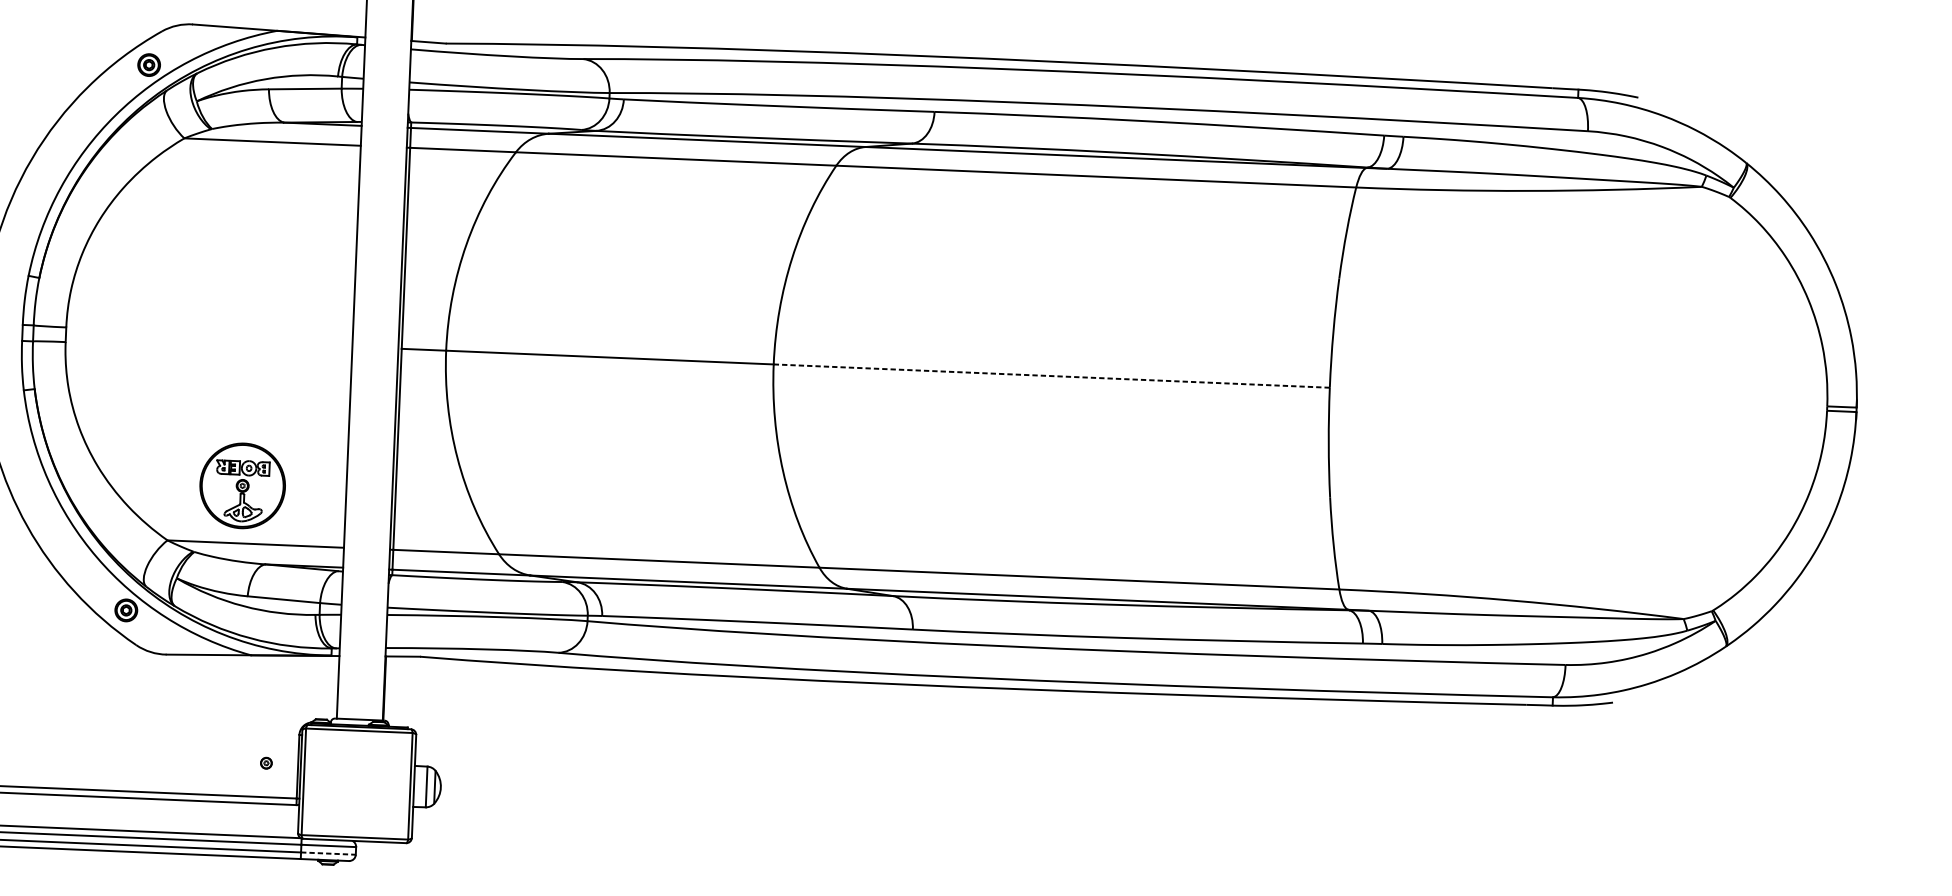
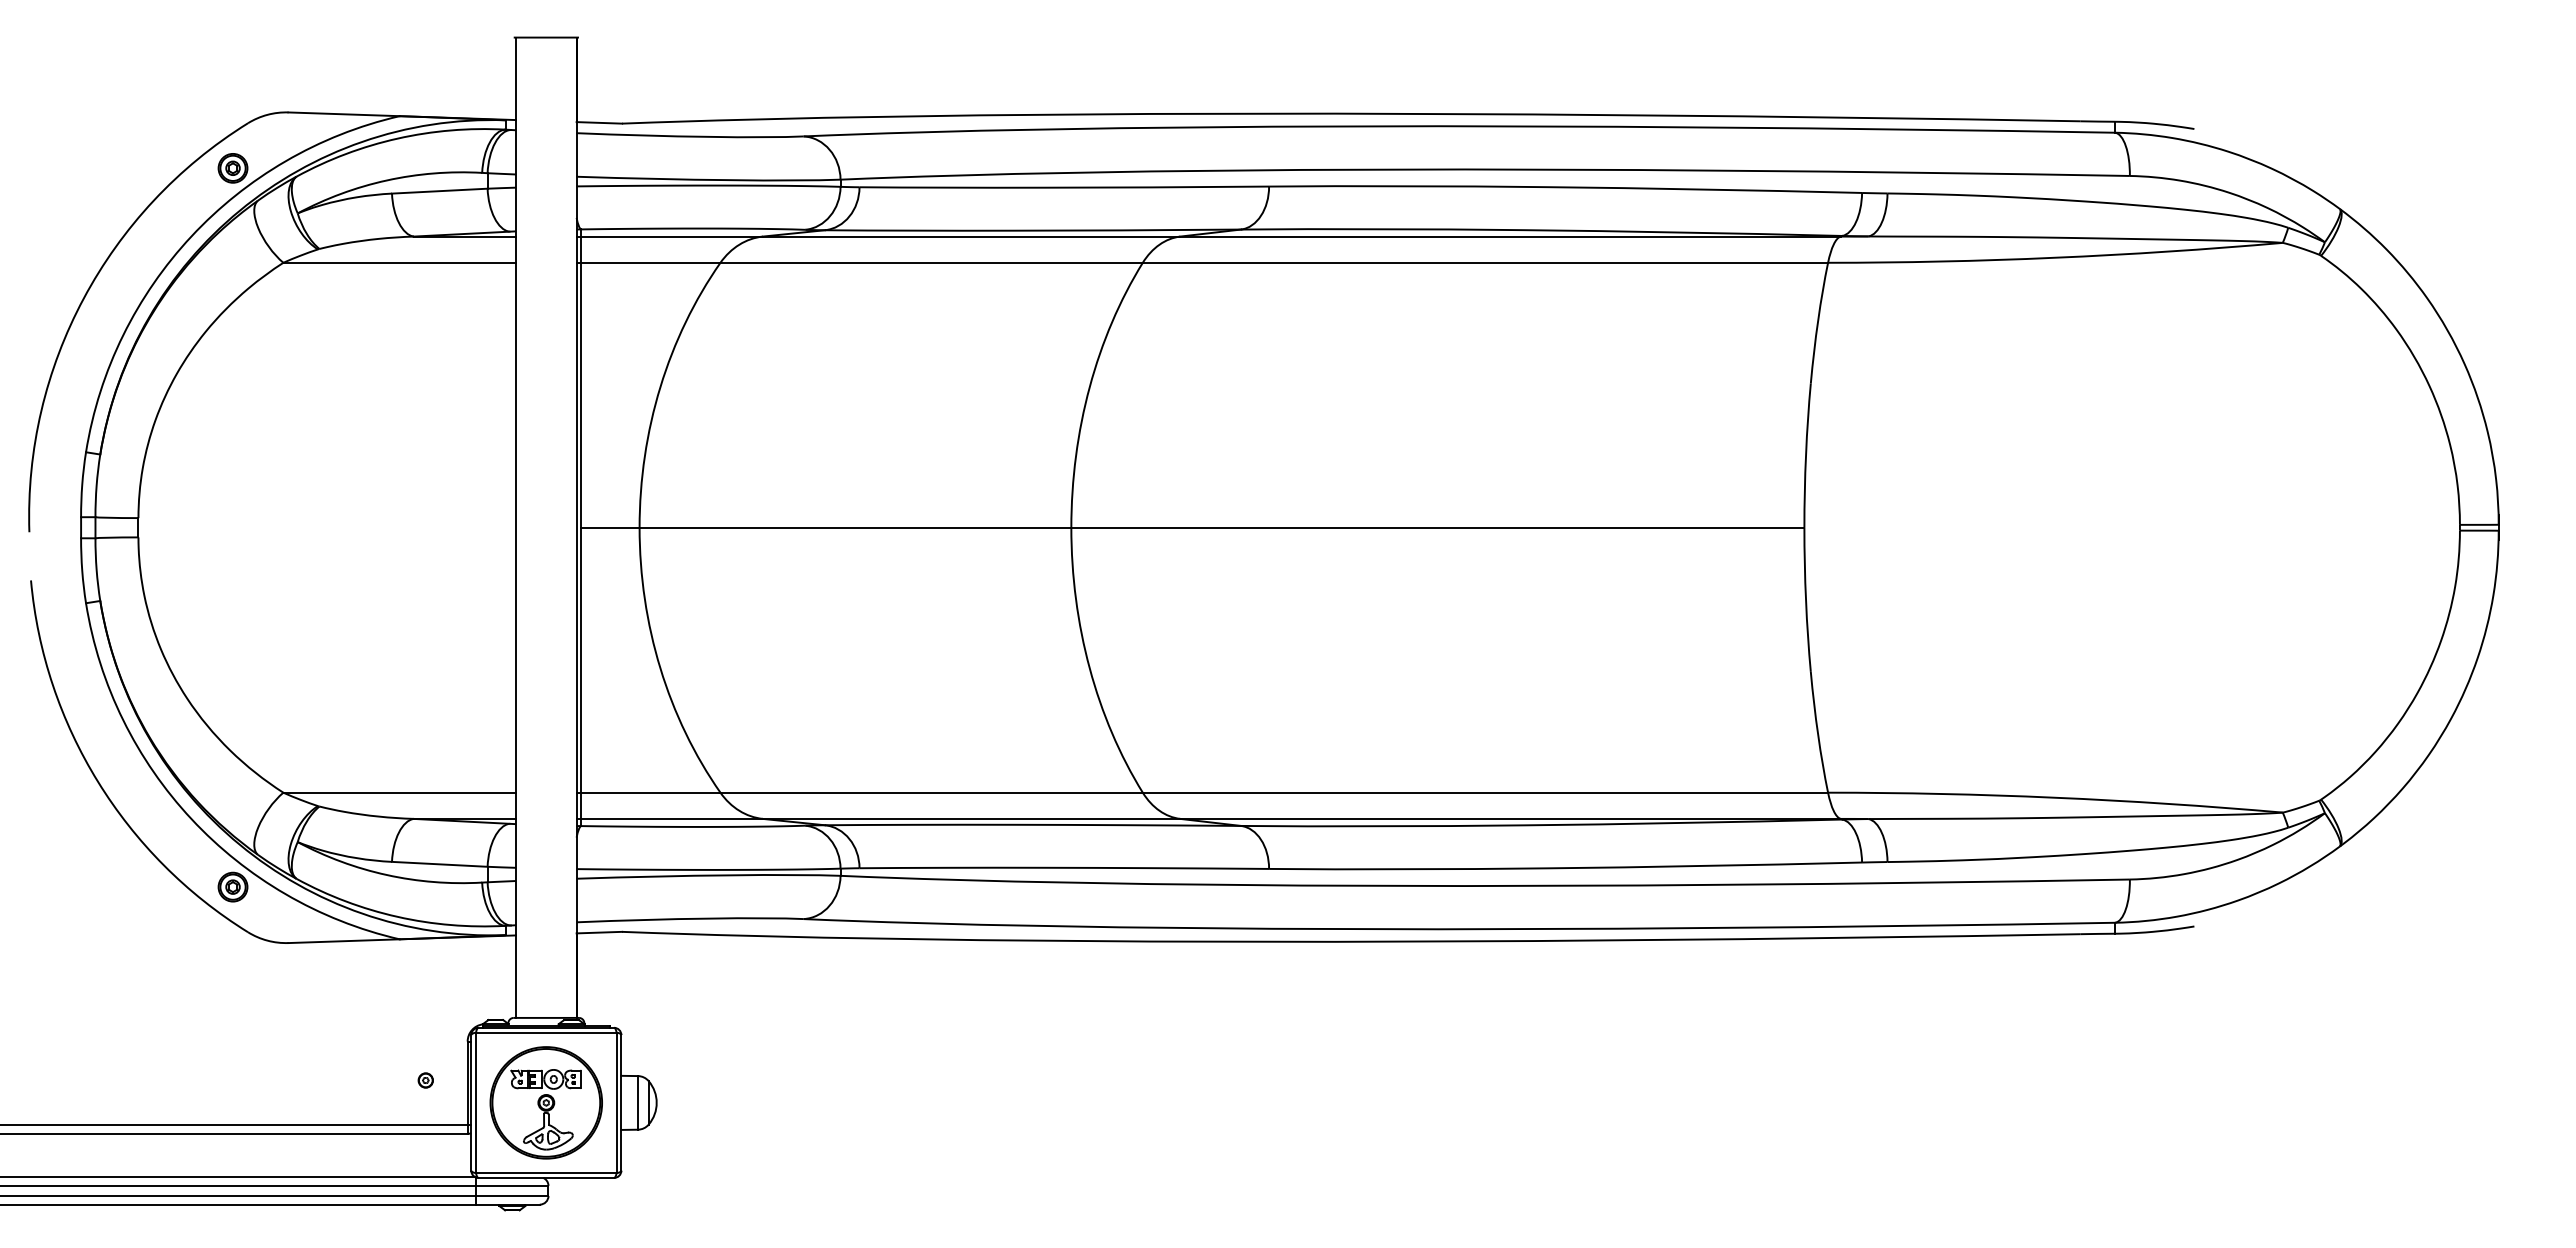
line: (1051, 375) -> (1437, 527), dashed -> solid
part: (242, 485) -> (545, 1102), moved
line: (328, 853) -> (512, 1195), dashed -> solid

